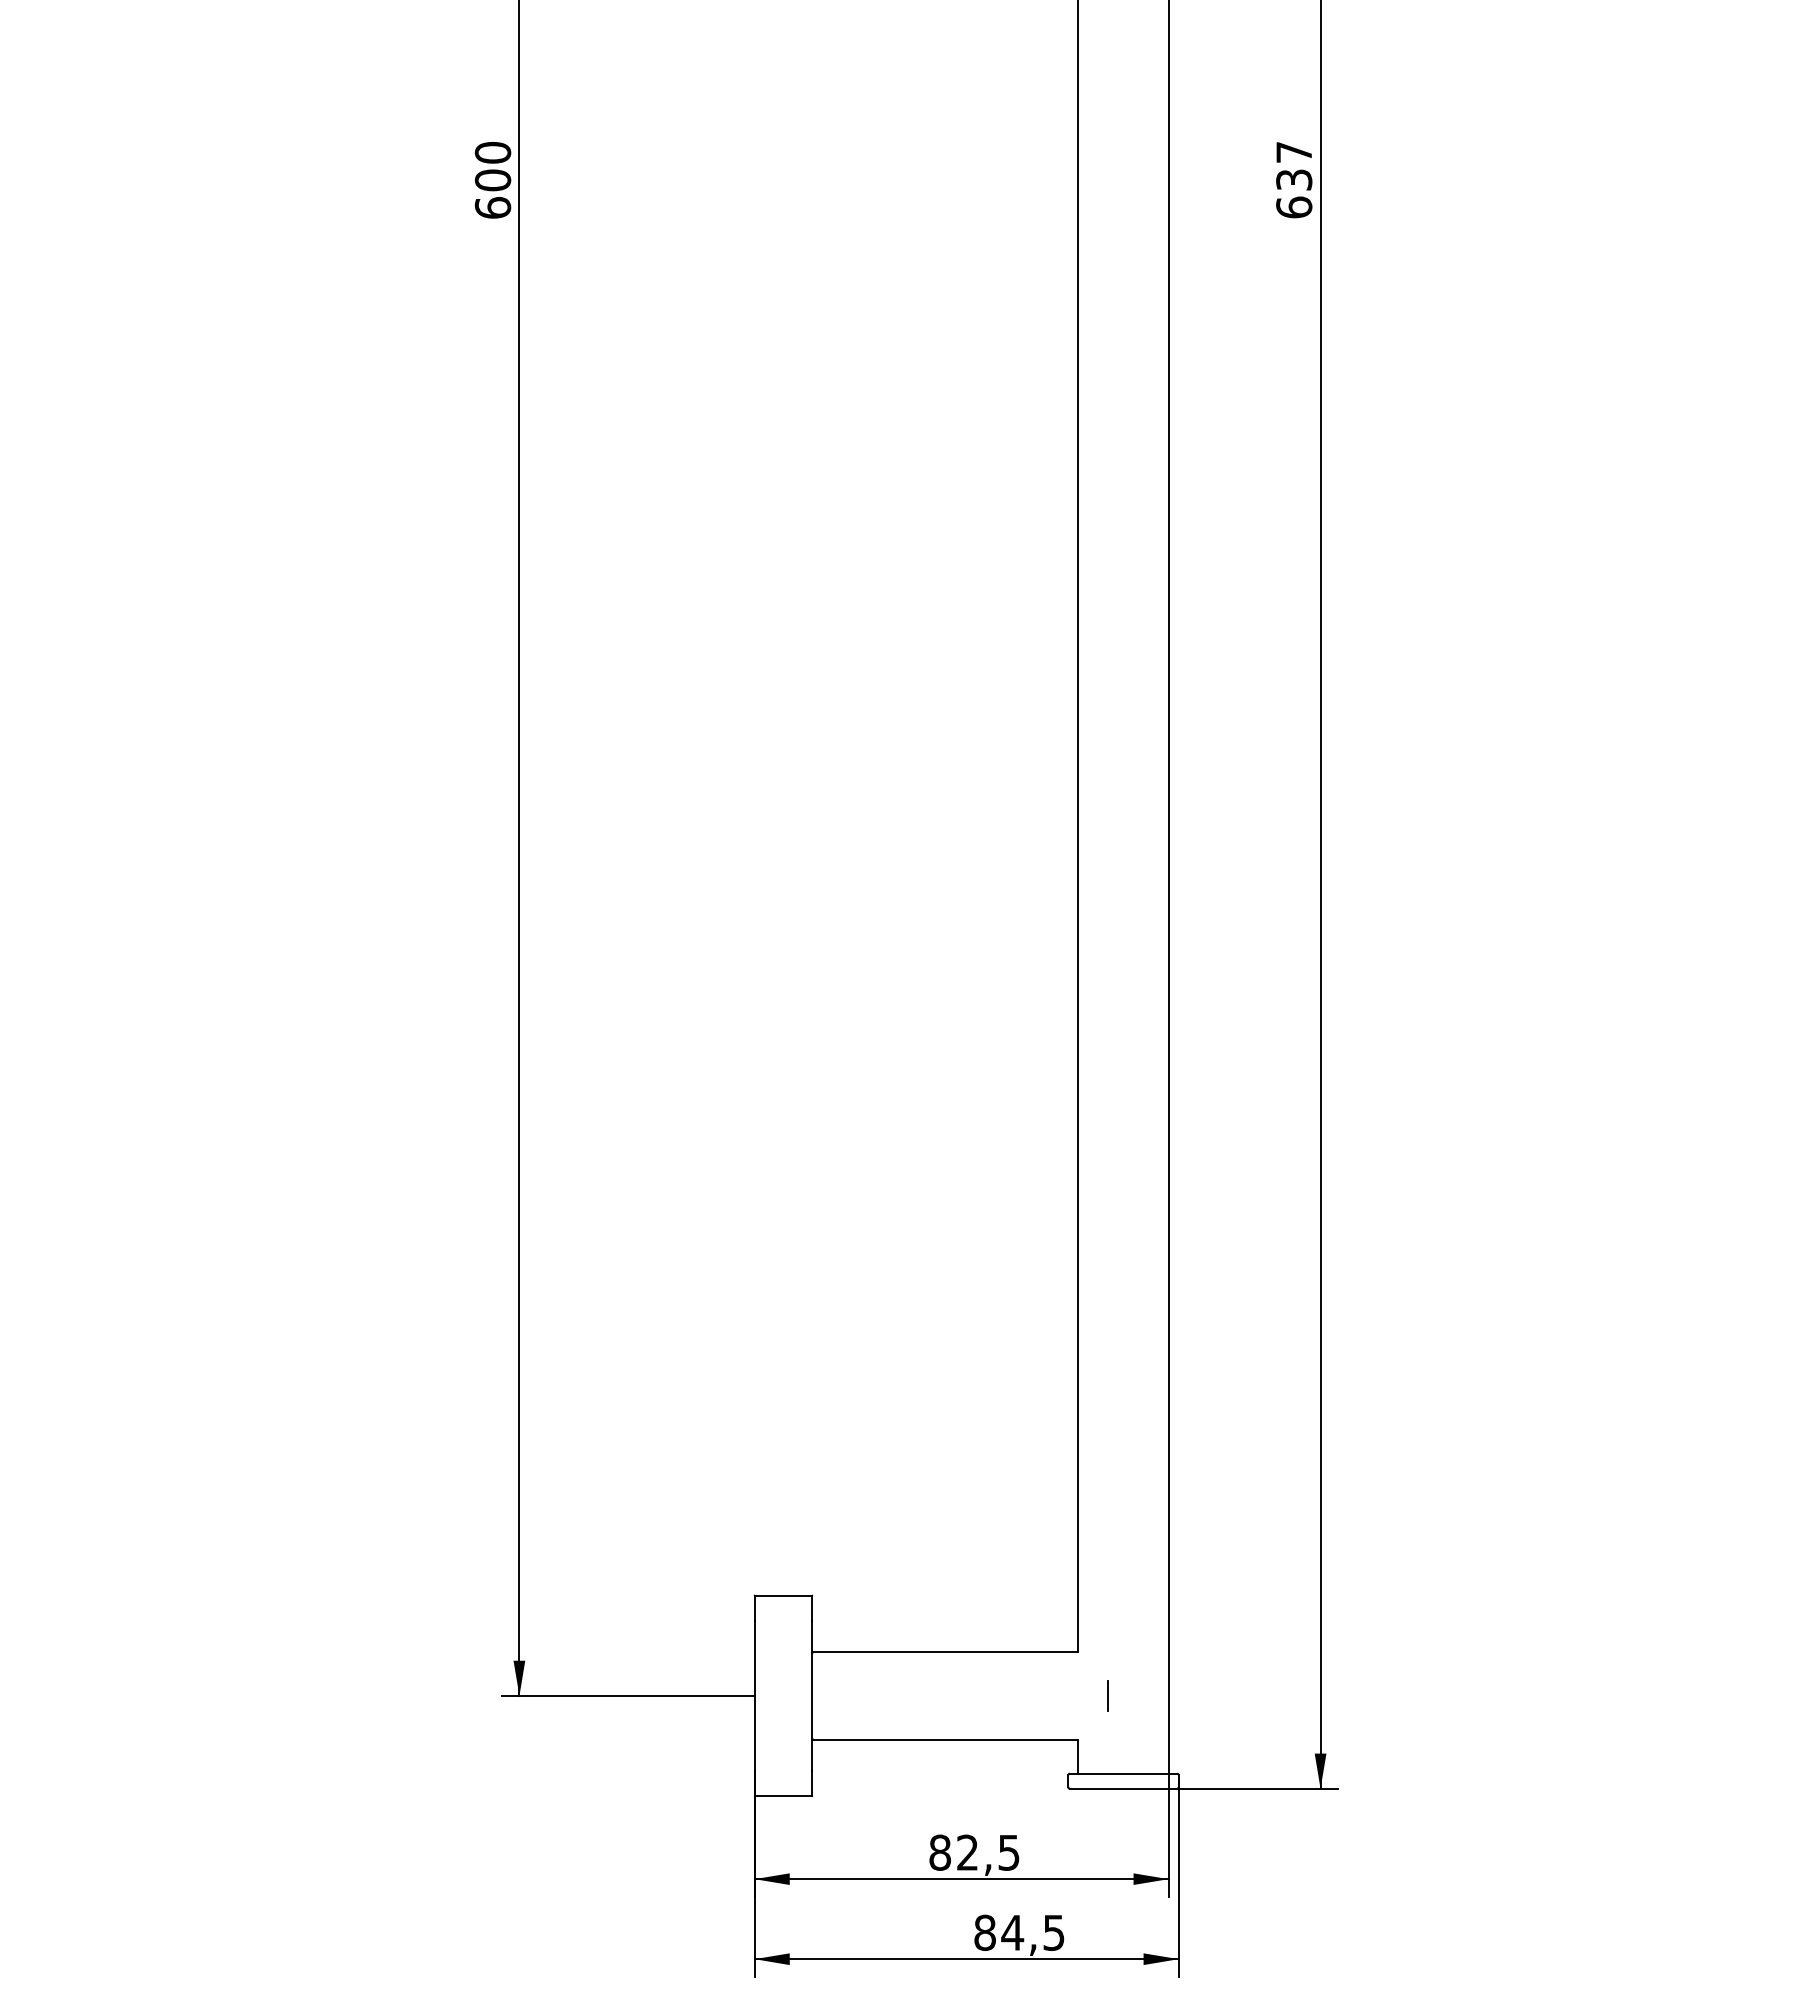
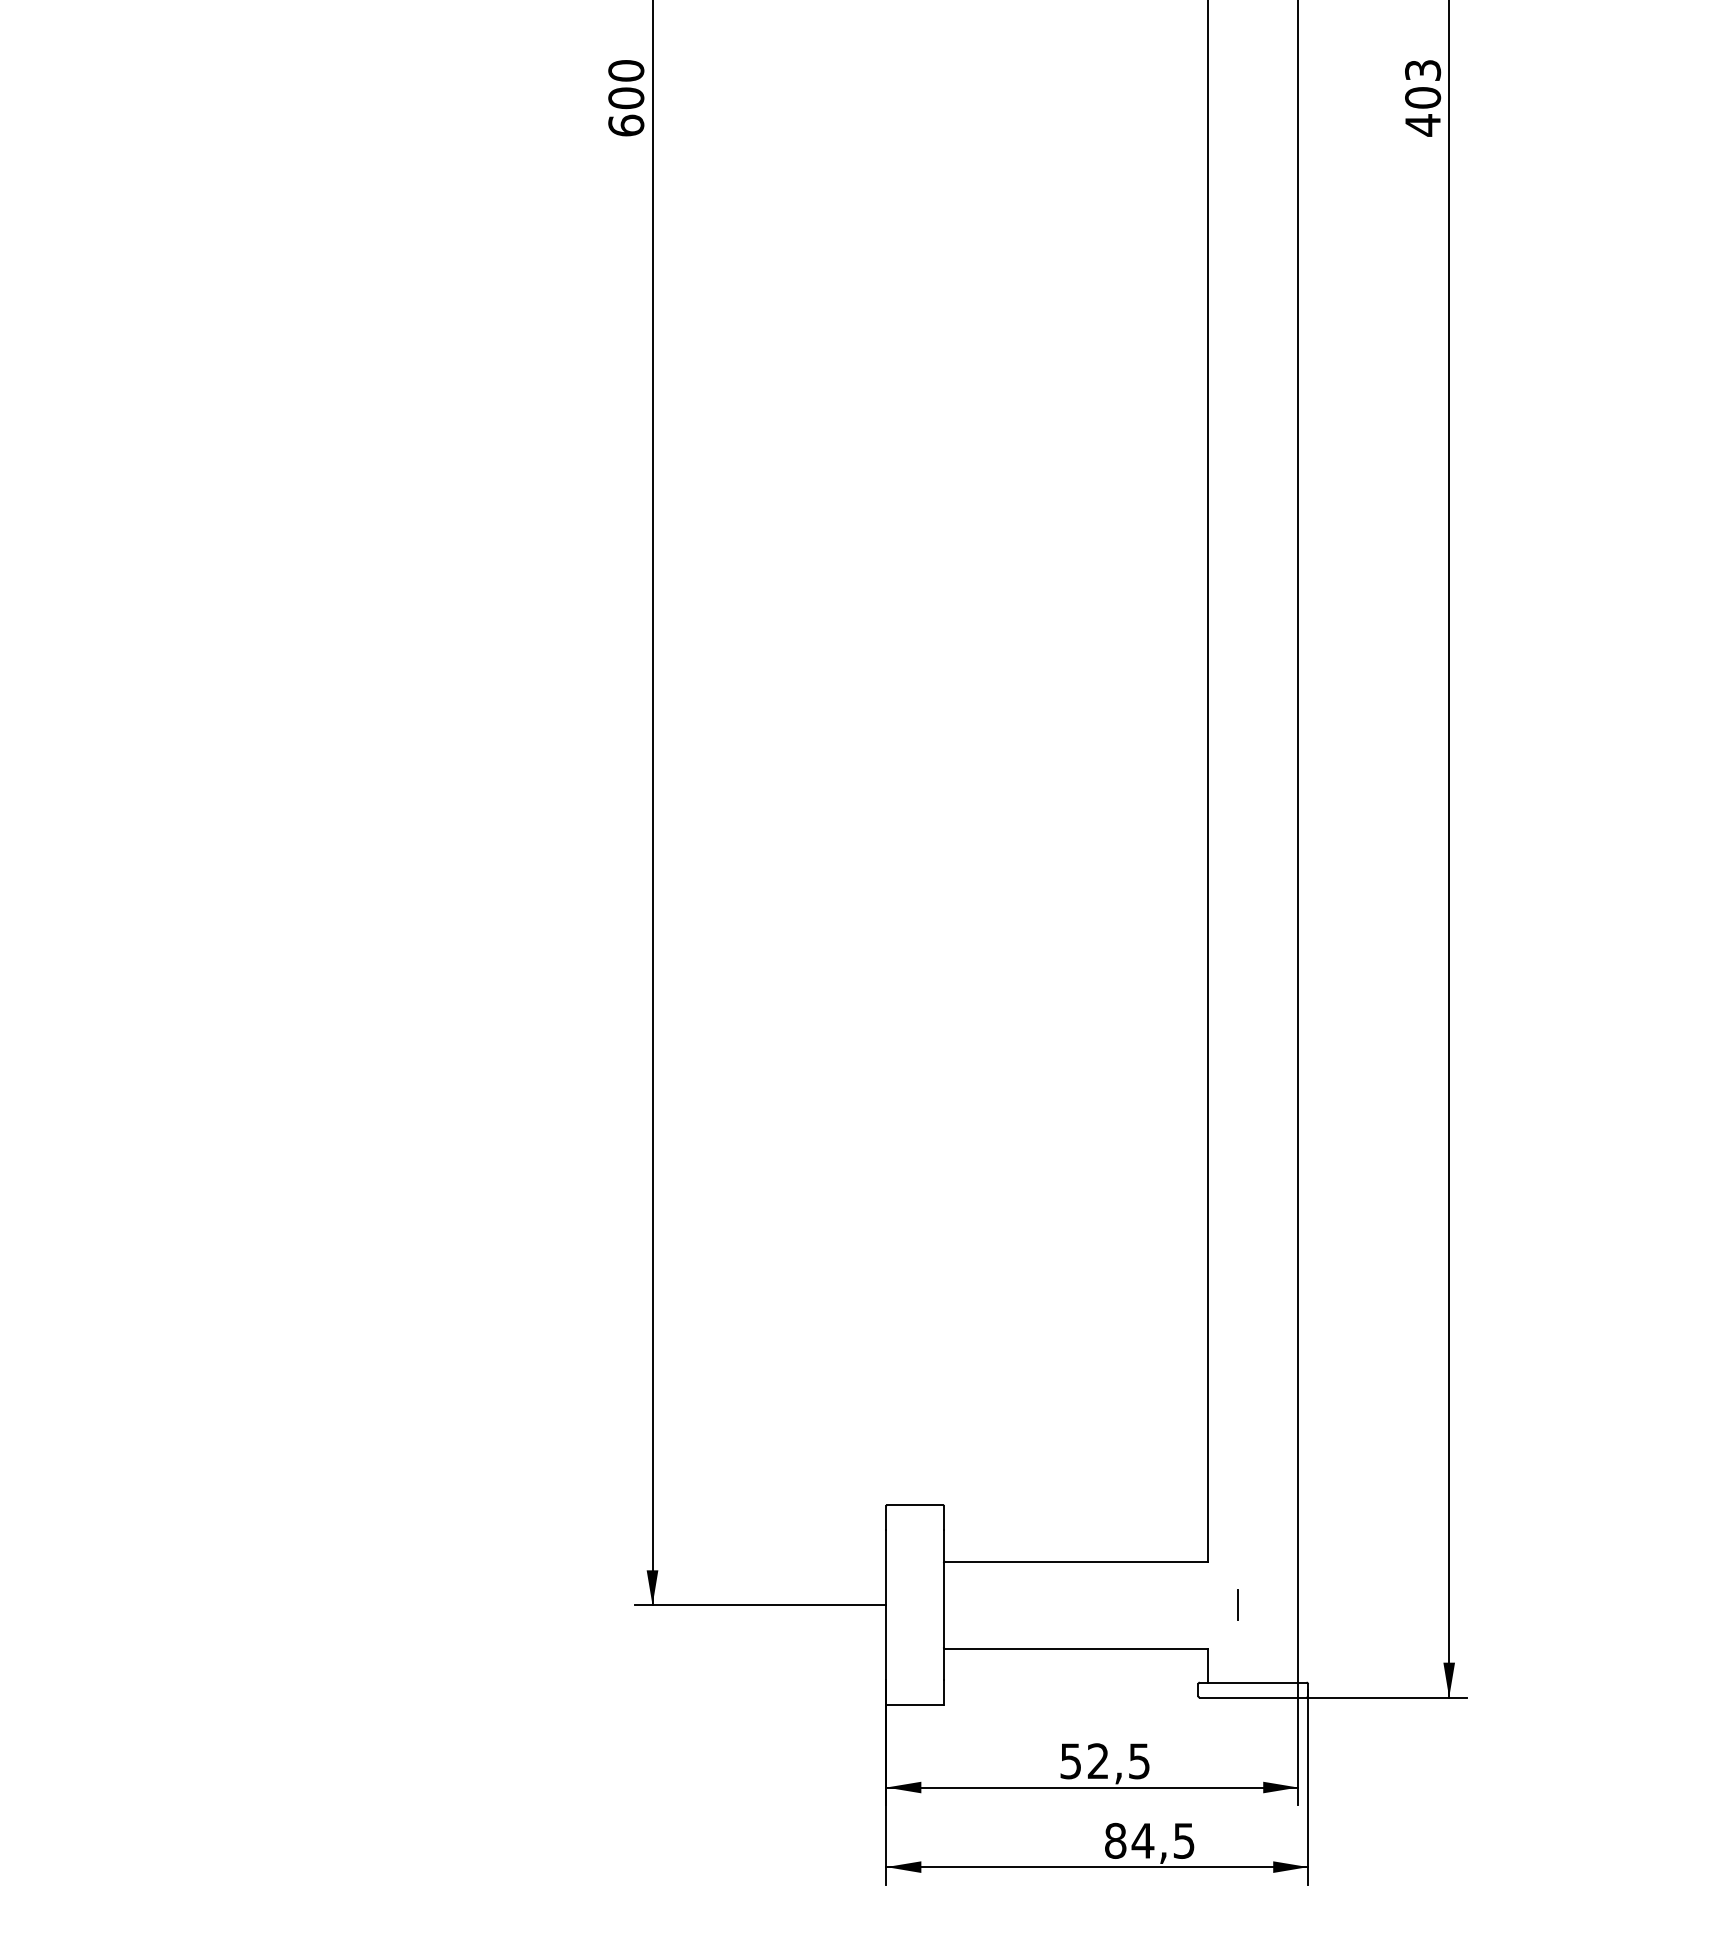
text: (1294, 180) -> (1423, 98), 637 -> 403
text: (940, 1852) -> (1071, 1761), 82,5 -> 52,5

